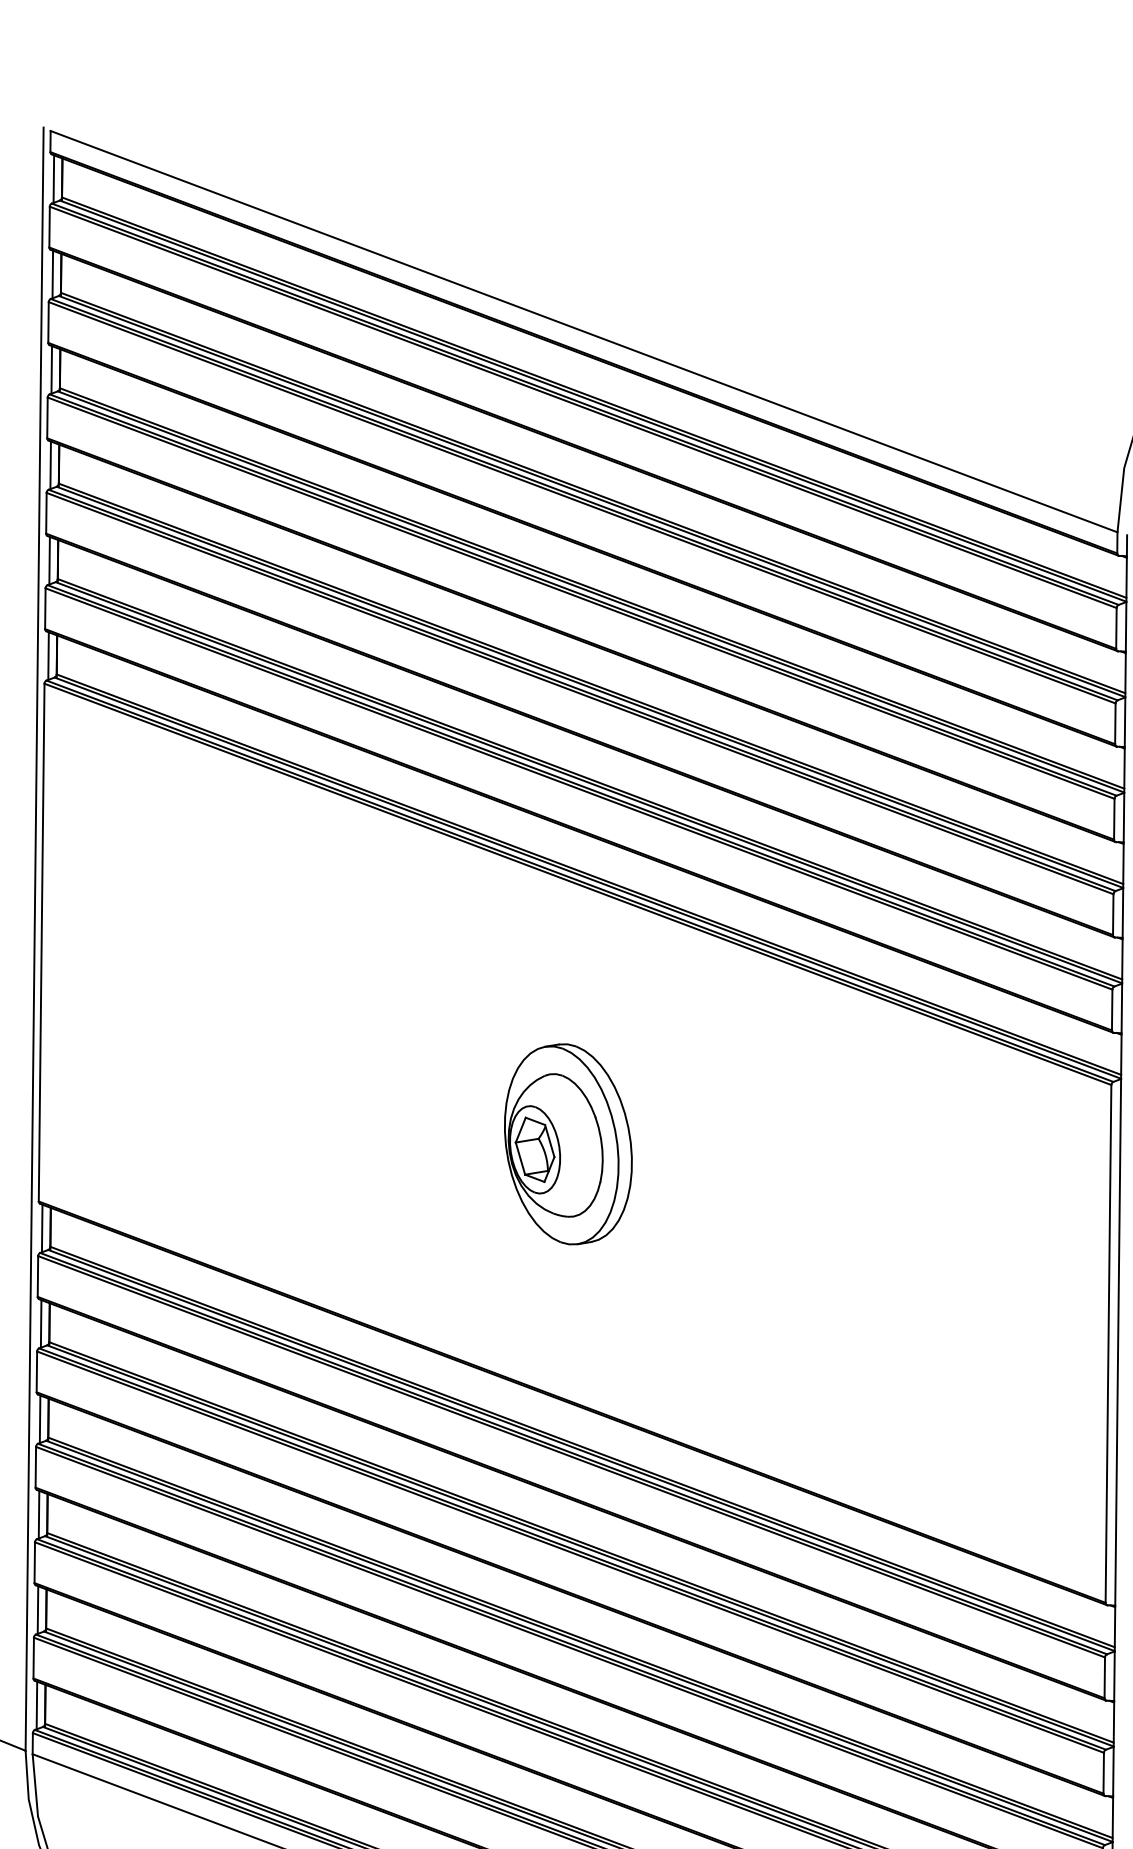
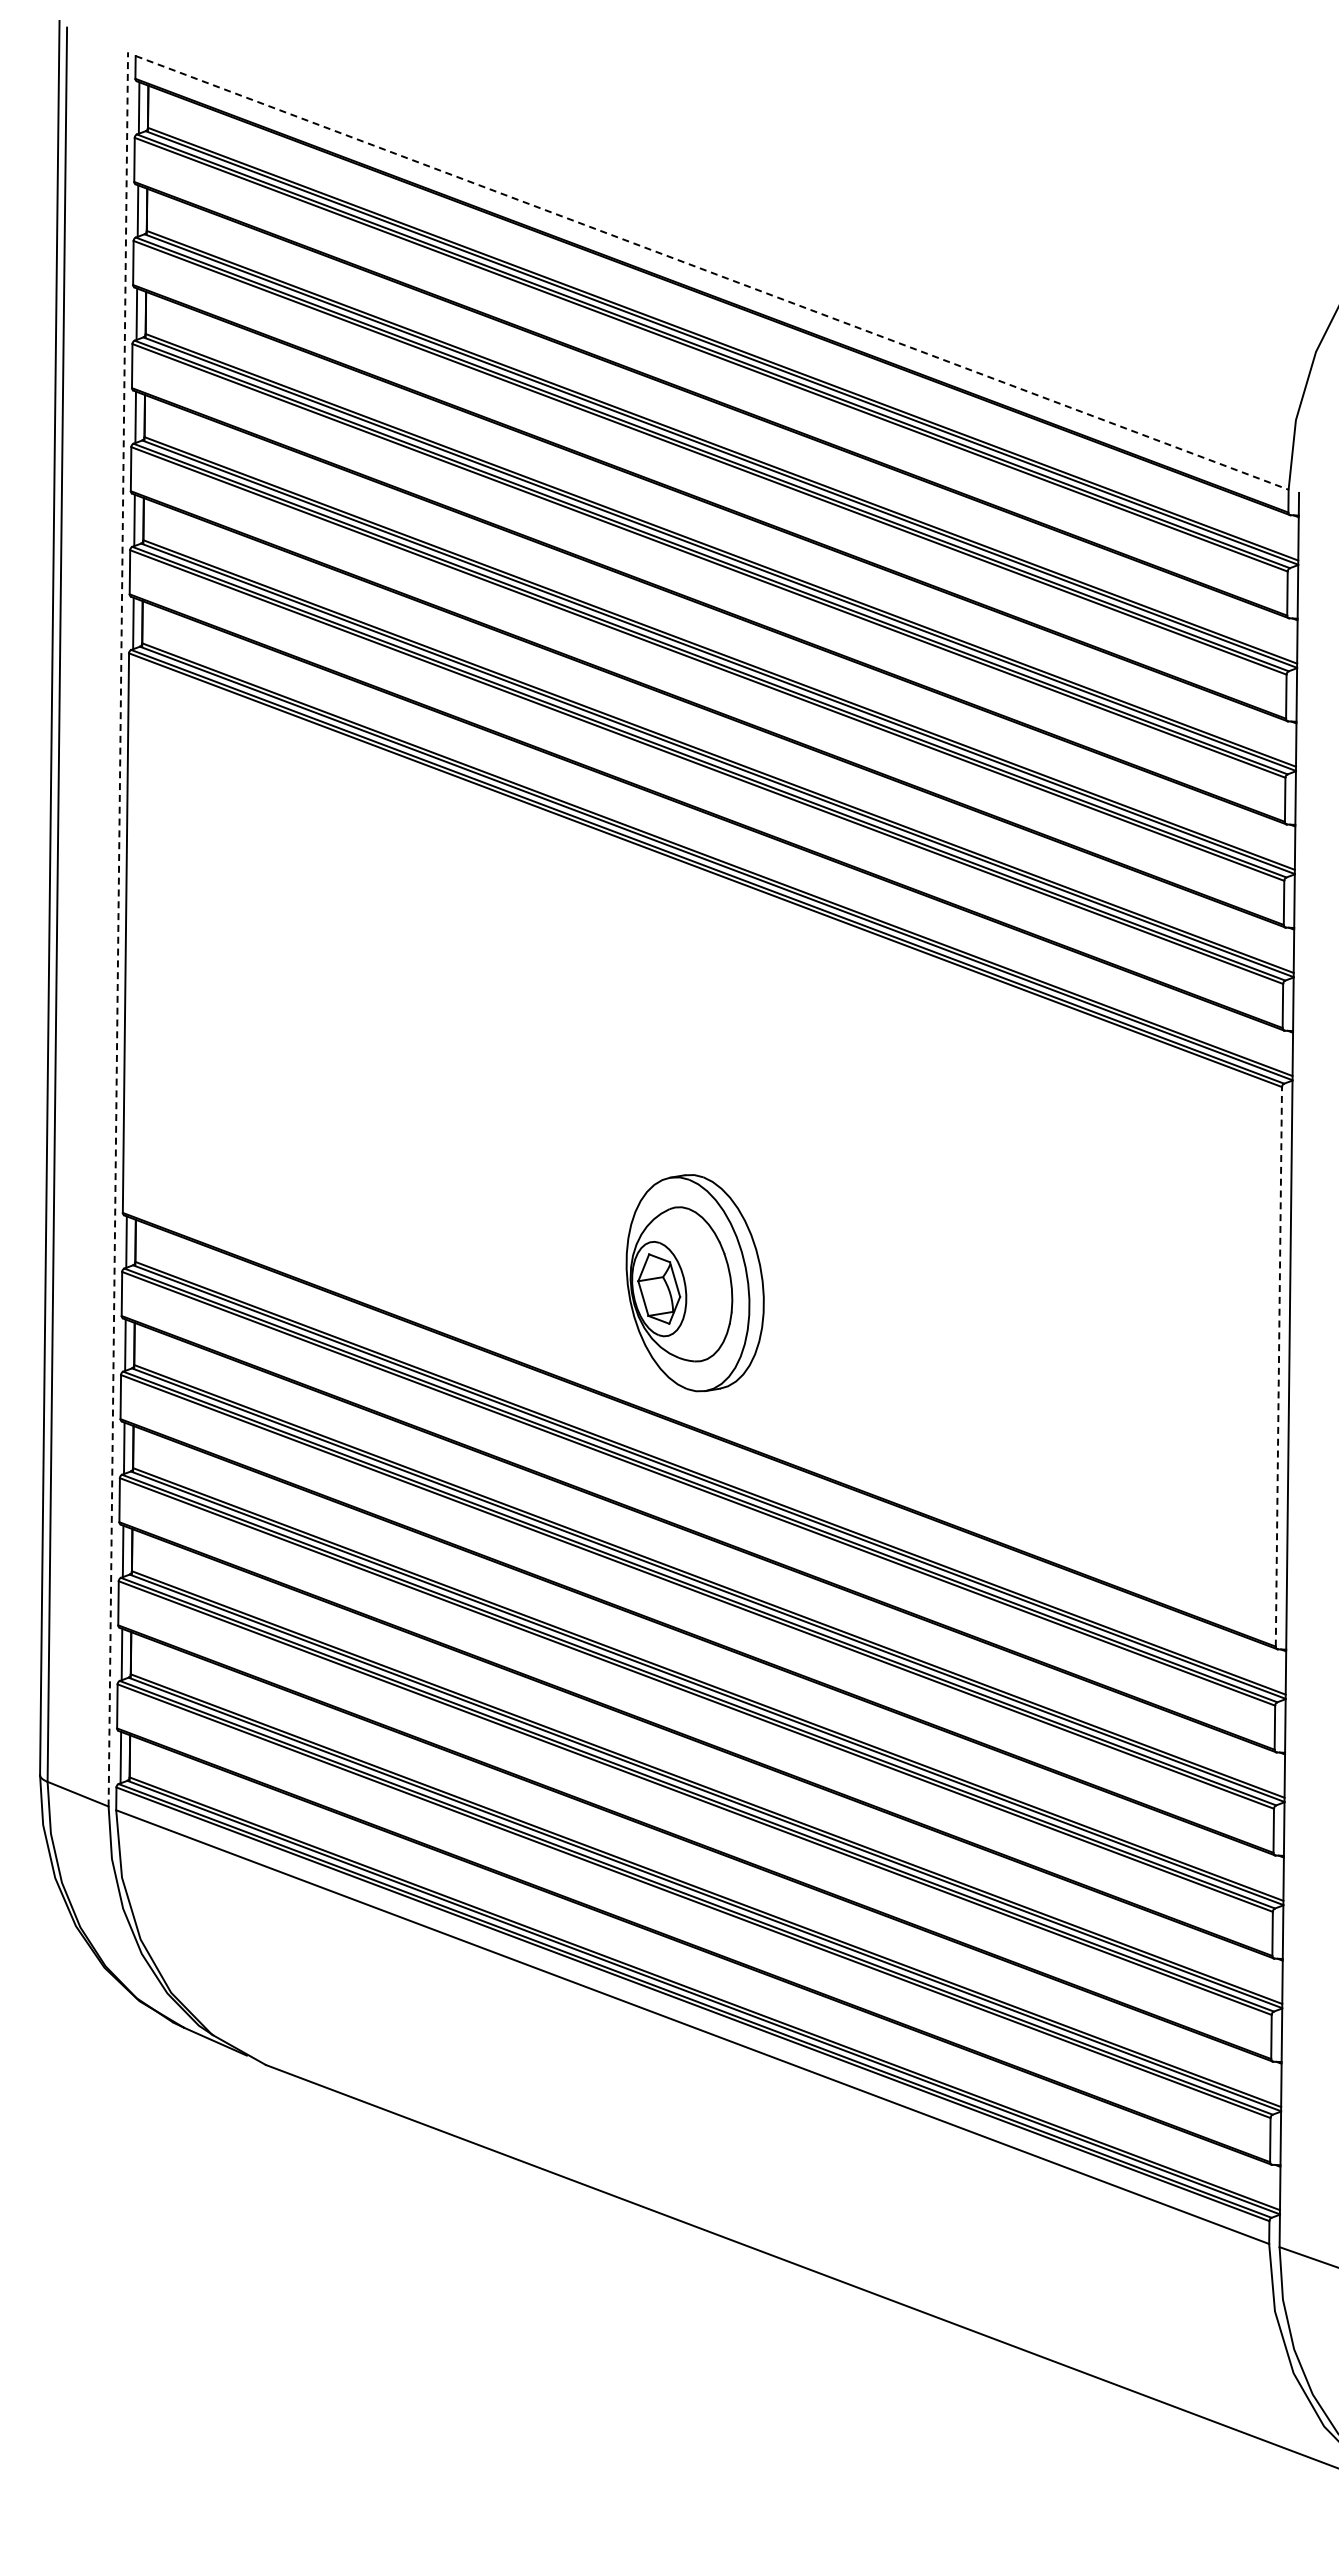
line: (584, 331) -> (712, 272), solid -> dashed
line: (34, 938) -> (118, 928), solid -> dashed
part: (567, 1144) -> (694, 1283), moved
line: (1108, 1343) -> (1278, 1366), solid -> dashed

